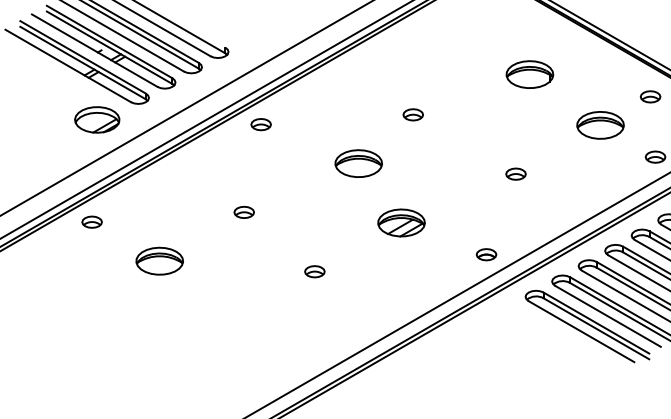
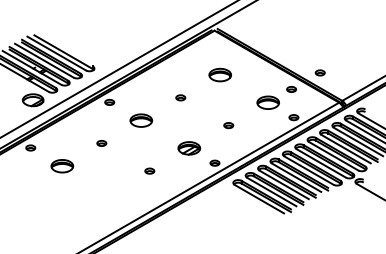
part: (528, 73) -> (219, 74), moved
part: (359, 163) -> (141, 120), moved
part: (401, 223) -> (189, 148), moved
part: (314, 270) -> (149, 170), moved

